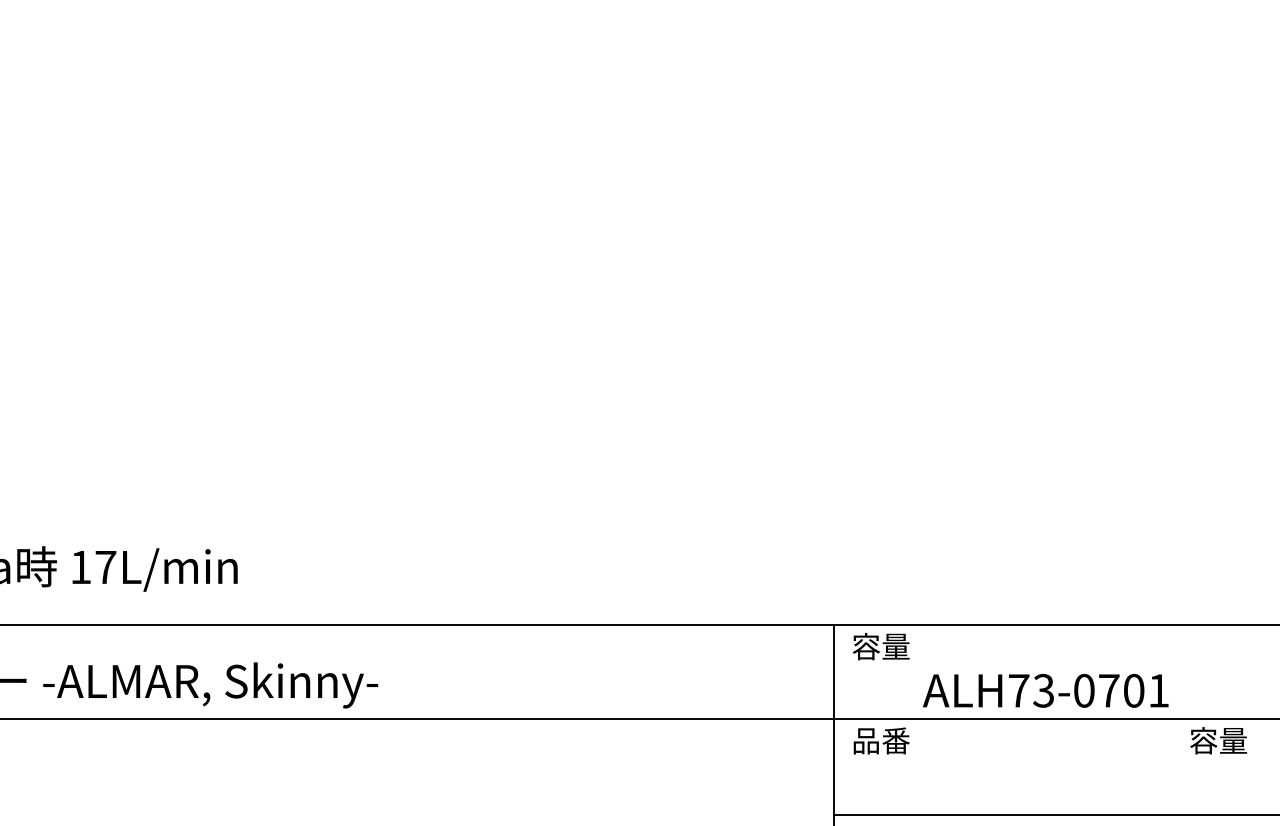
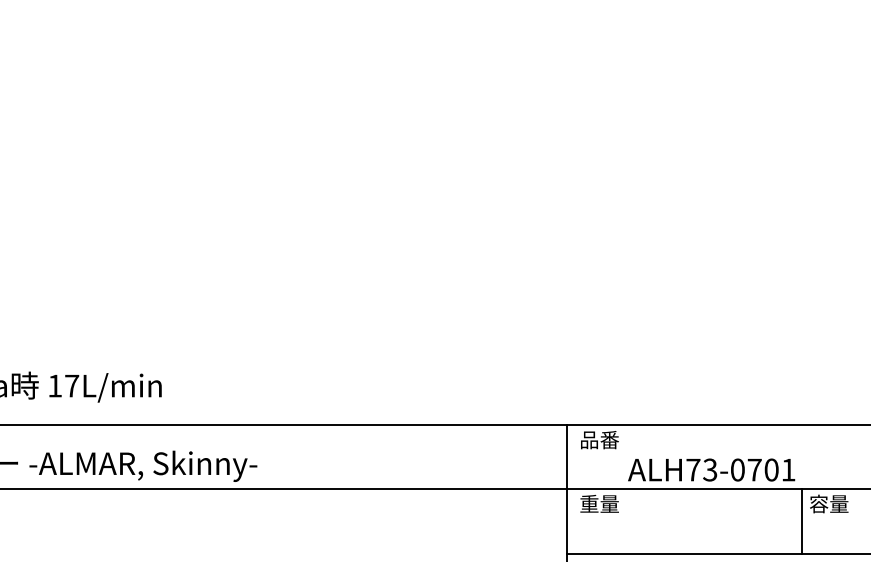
text: (881, 645) -> (599, 439), 容量 -> 品番
text: (881, 740) -> (599, 503), 品番 -> 重量
line: (1179, 766) -> (802, 521), added

